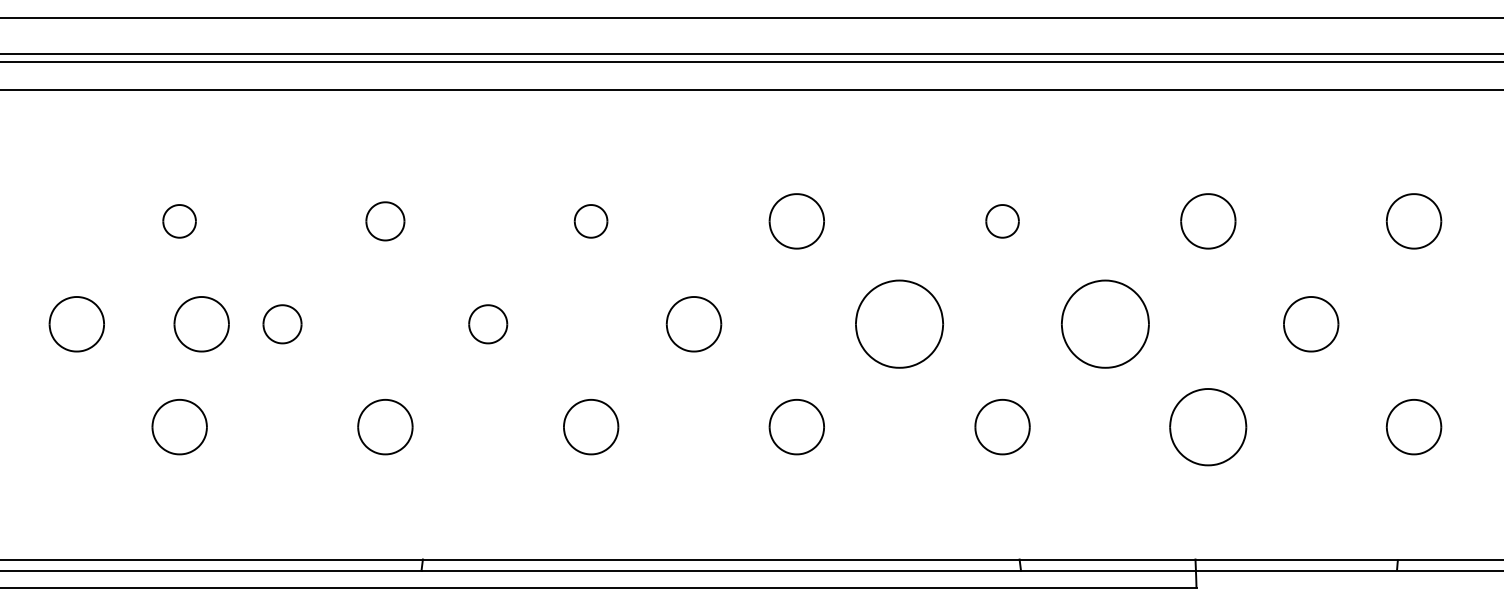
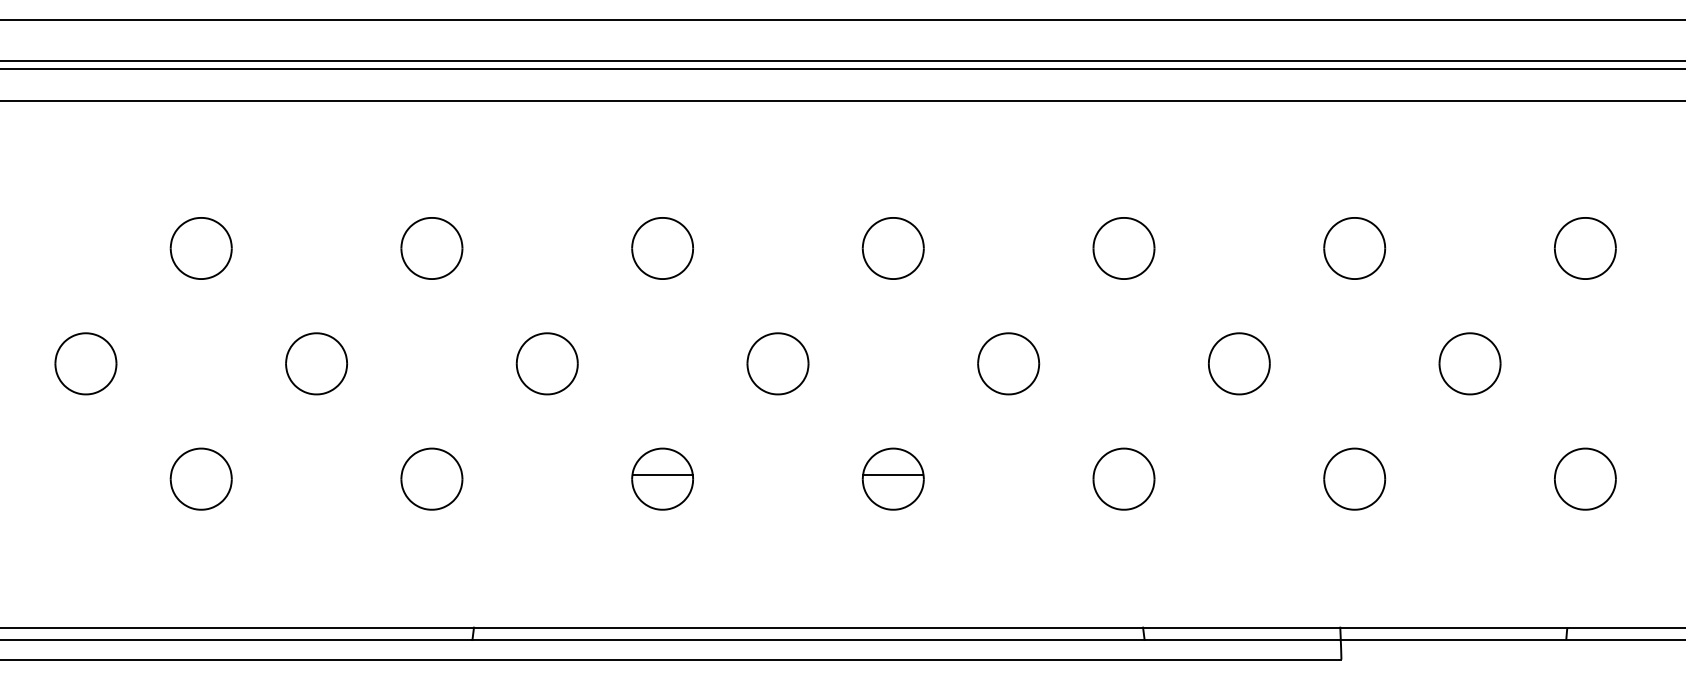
part: (179, 221) -> (200, 248), size x1.67
part: (385, 221) -> (431, 248), size x1.43
part: (591, 221) -> (662, 248), size x1.67
part: (1002, 221) -> (1123, 248), size x1.67
part: (201, 323) -> (225, 363), removed
part: (282, 323) -> (316, 363), size x1.43
part: (487, 323) -> (546, 363), size x1.43
part: (899, 323) -> (1008, 363), size x0.62
part: (1105, 323) -> (1239, 363), size x0.62
line: (591, 422) -> (662, 474), added
line: (797, 422) -> (893, 474), added
part: (1208, 426) -> (1354, 478), size x0.71

